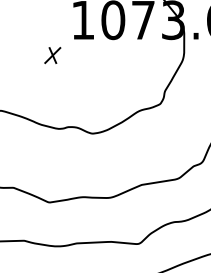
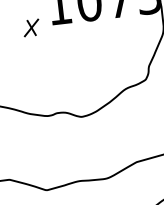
part: (52, 55) -> (31, 27), moved

